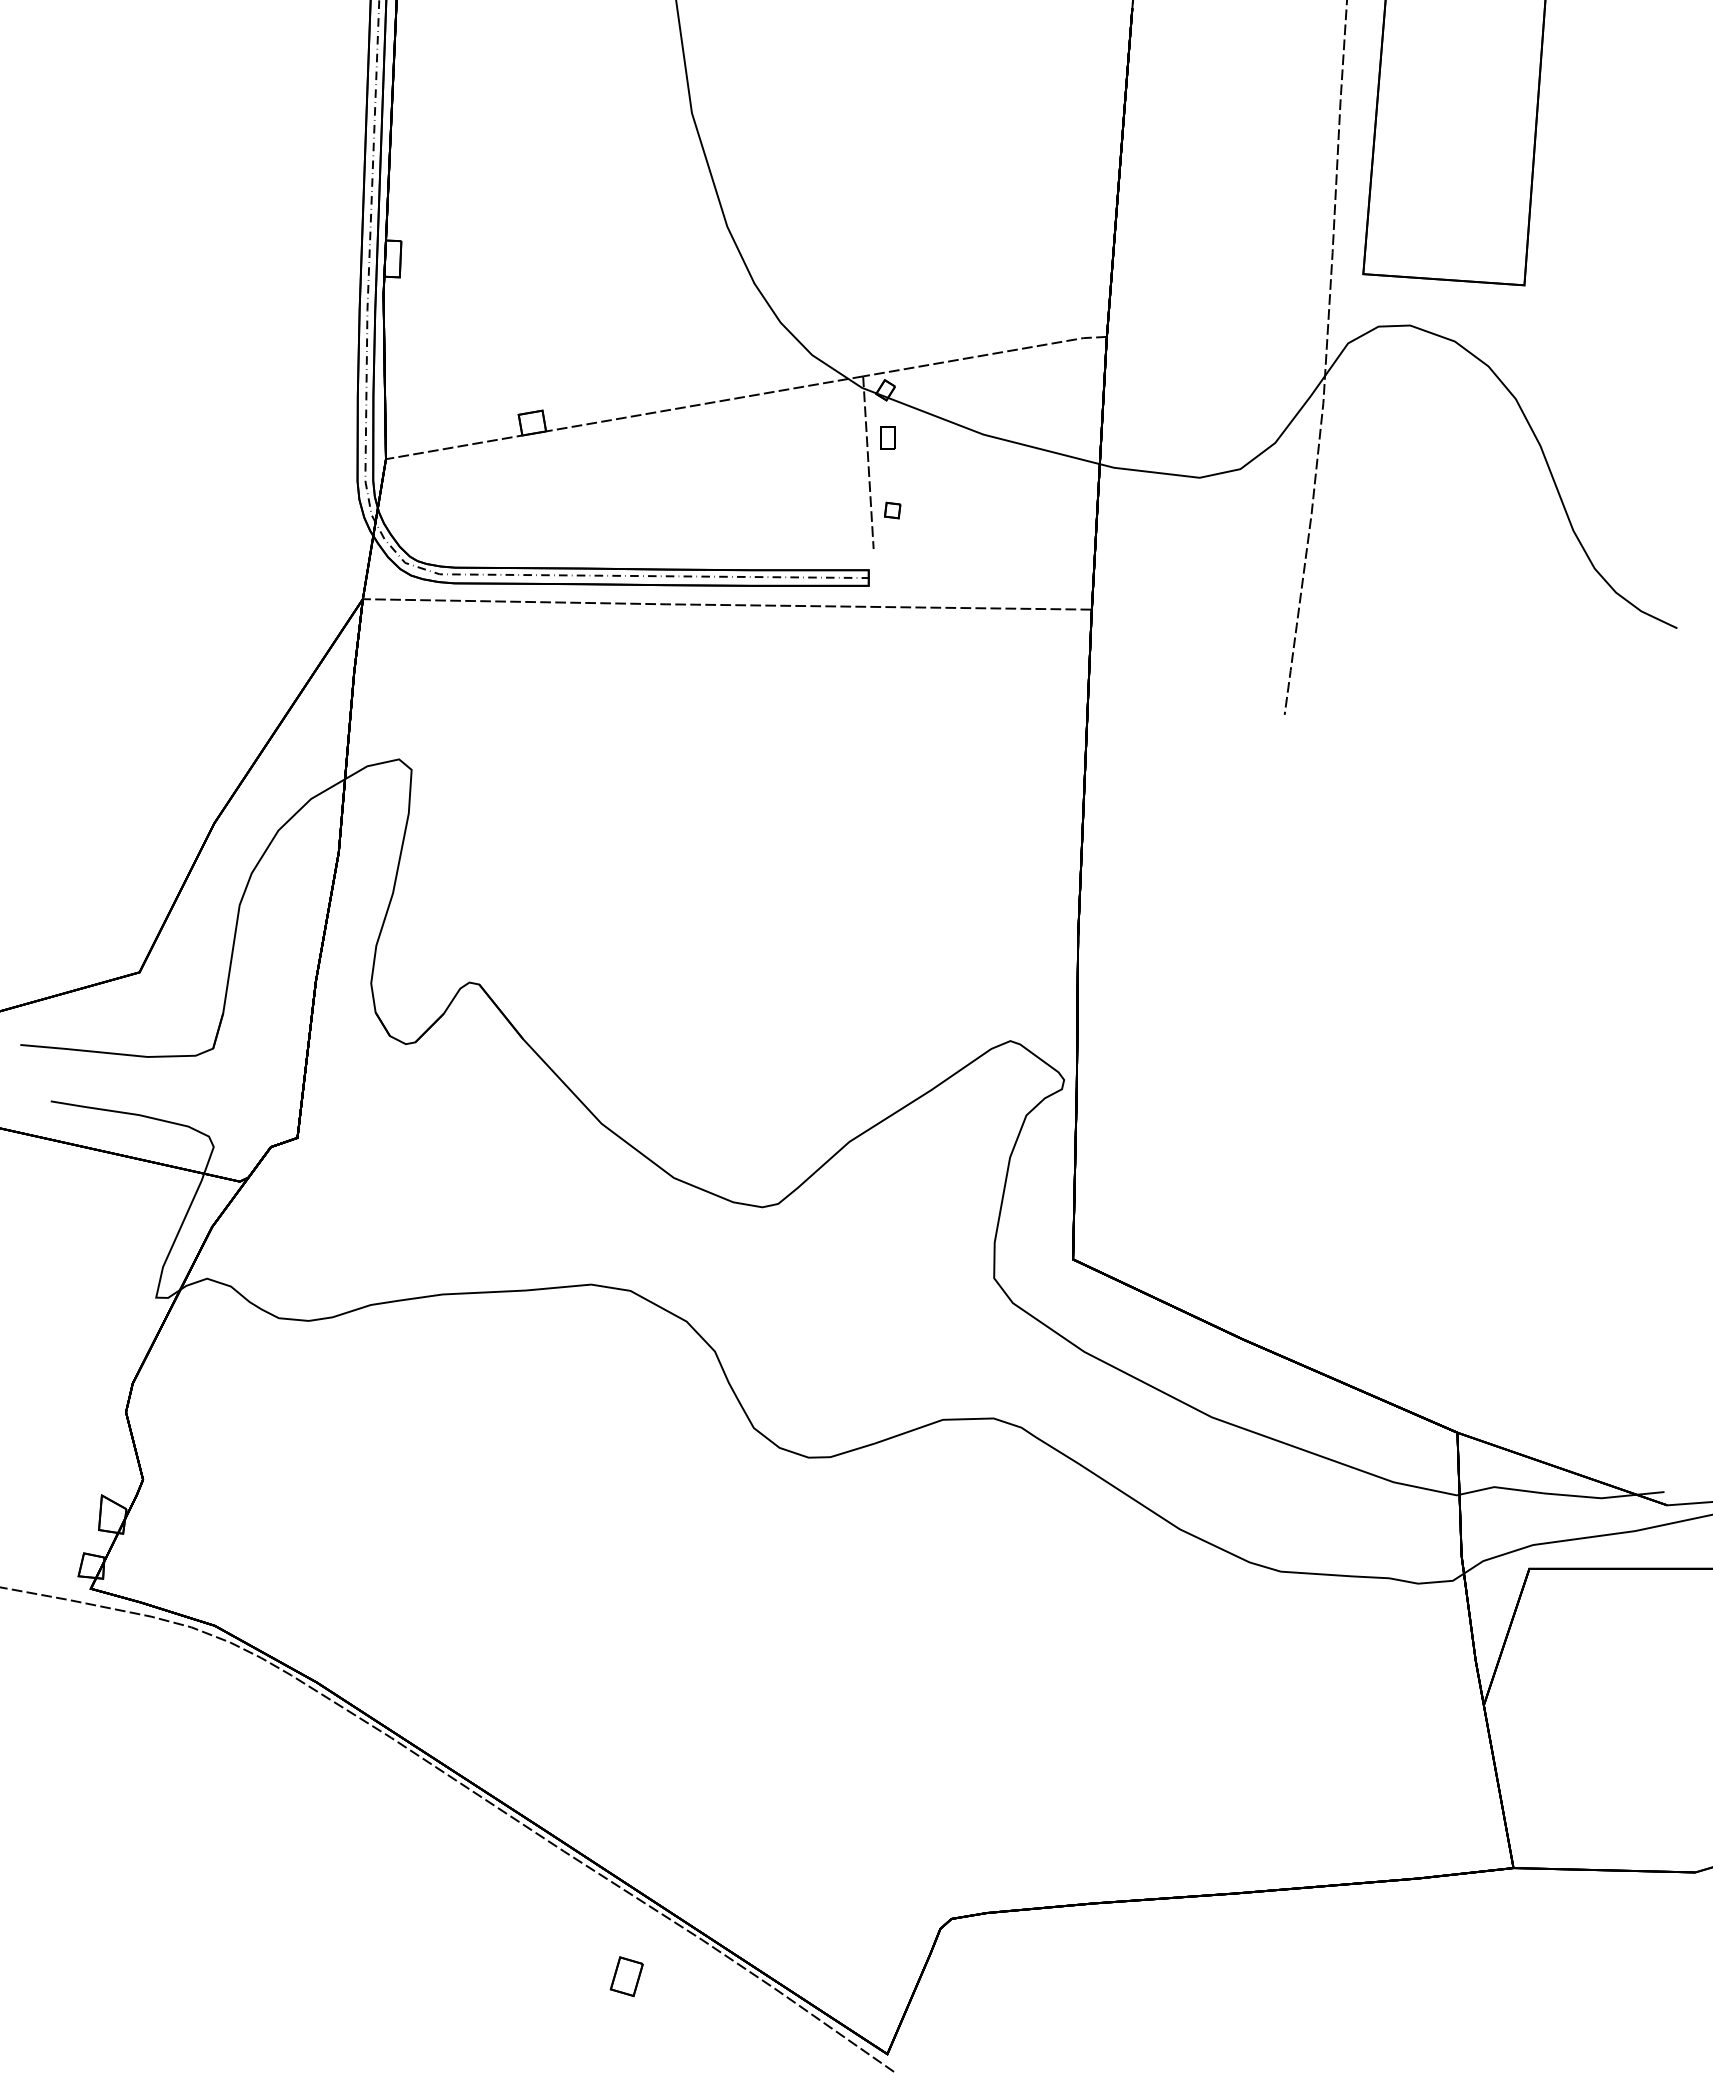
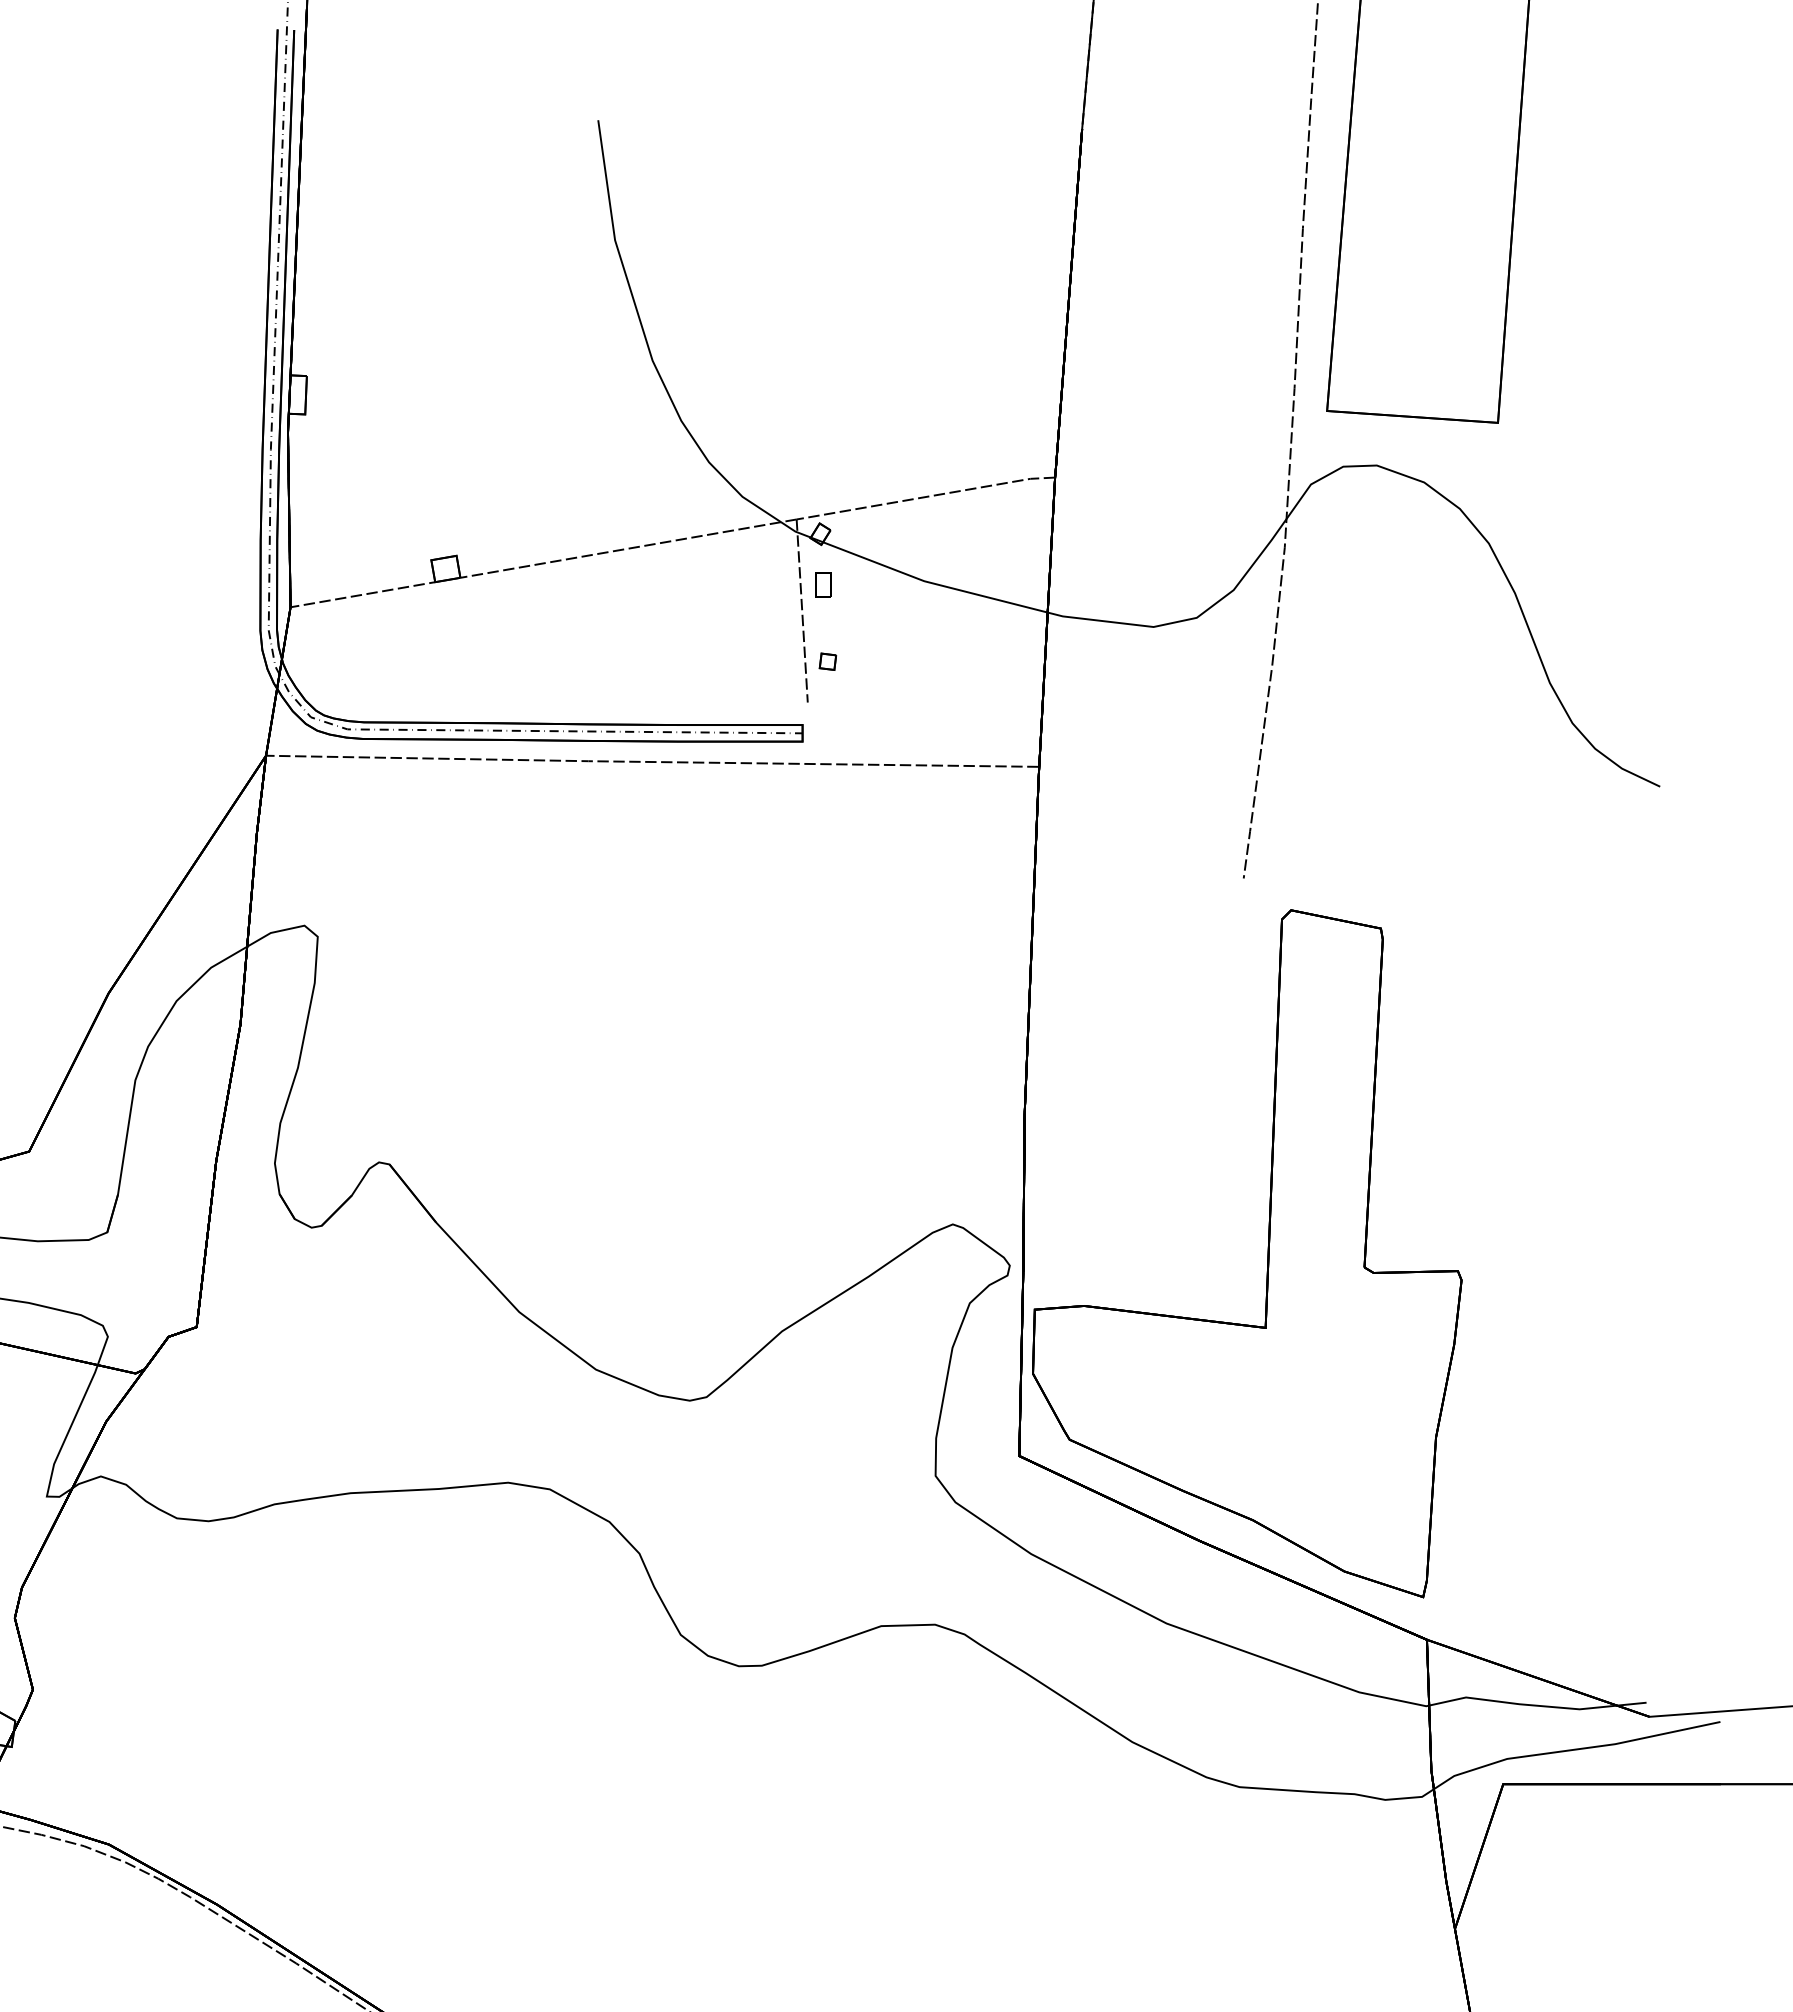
part: (1307, 1068) -> (1267, 1253), added

